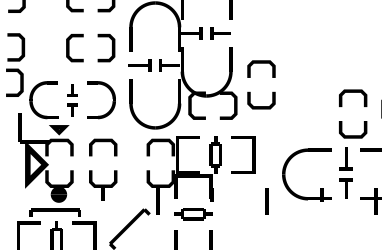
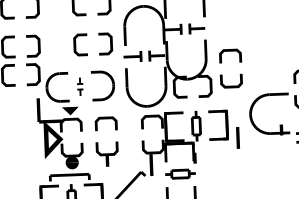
part: (72, 100) -> (80, 86), size x0.7
part: (320, 188) -> (280, 124), moved
line: (266, 201) -> (237, 137), moved

